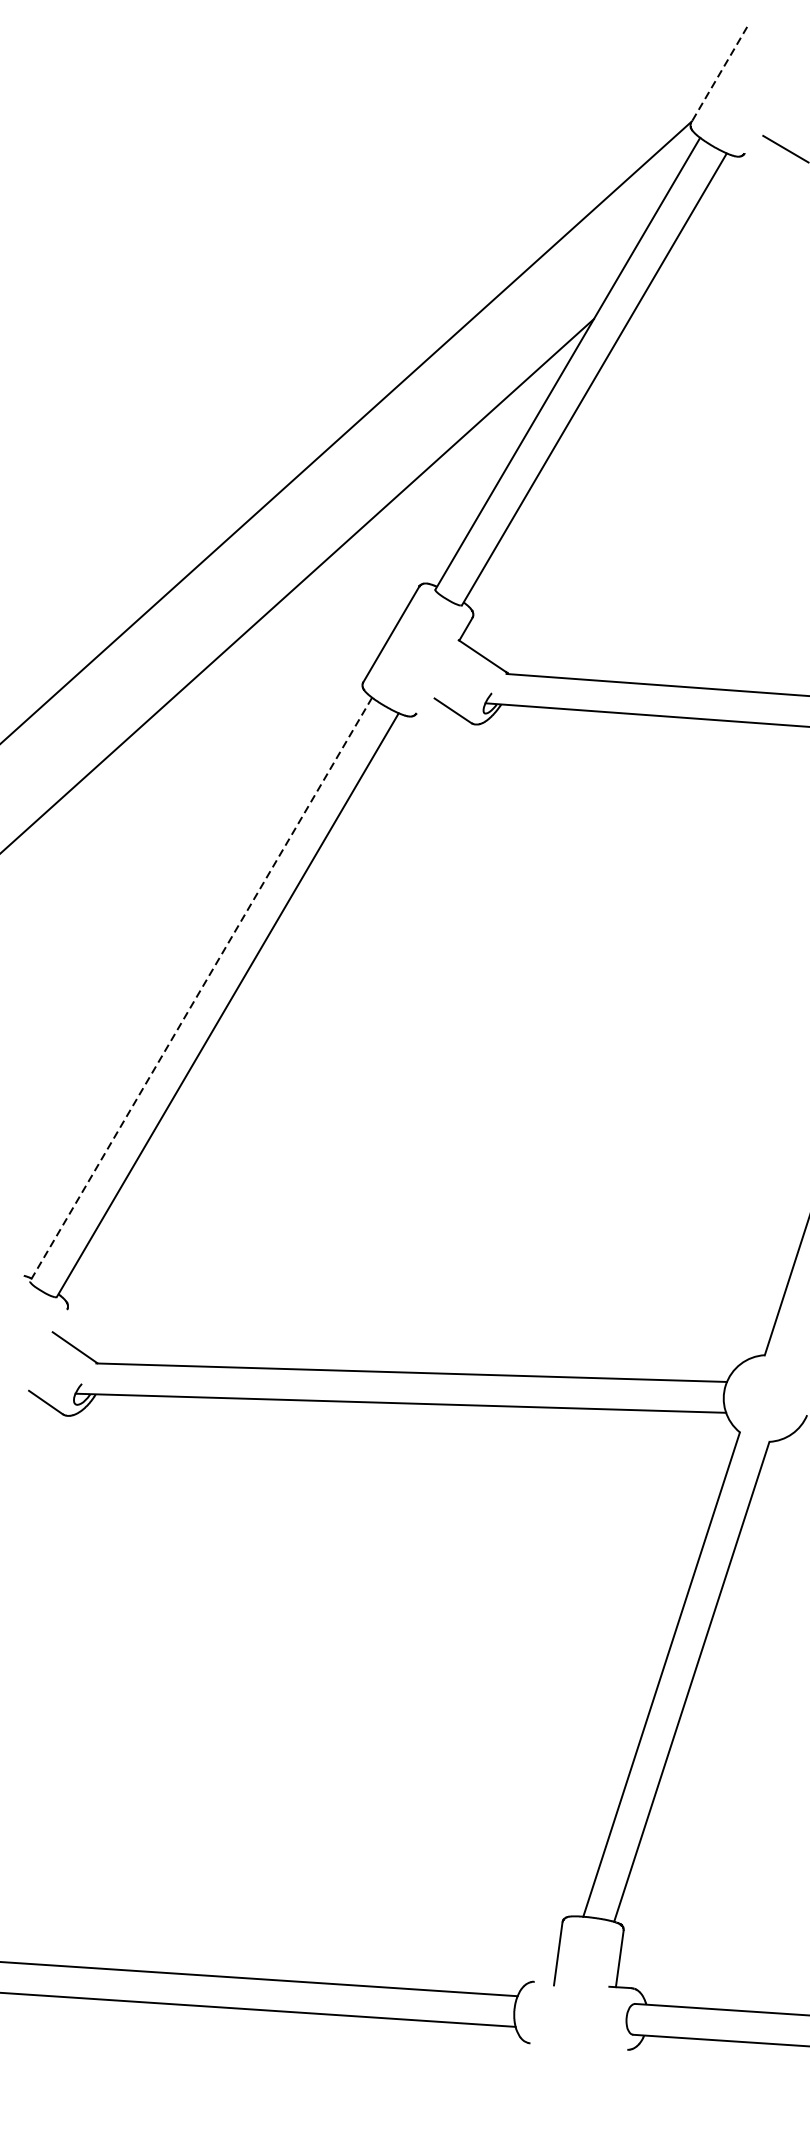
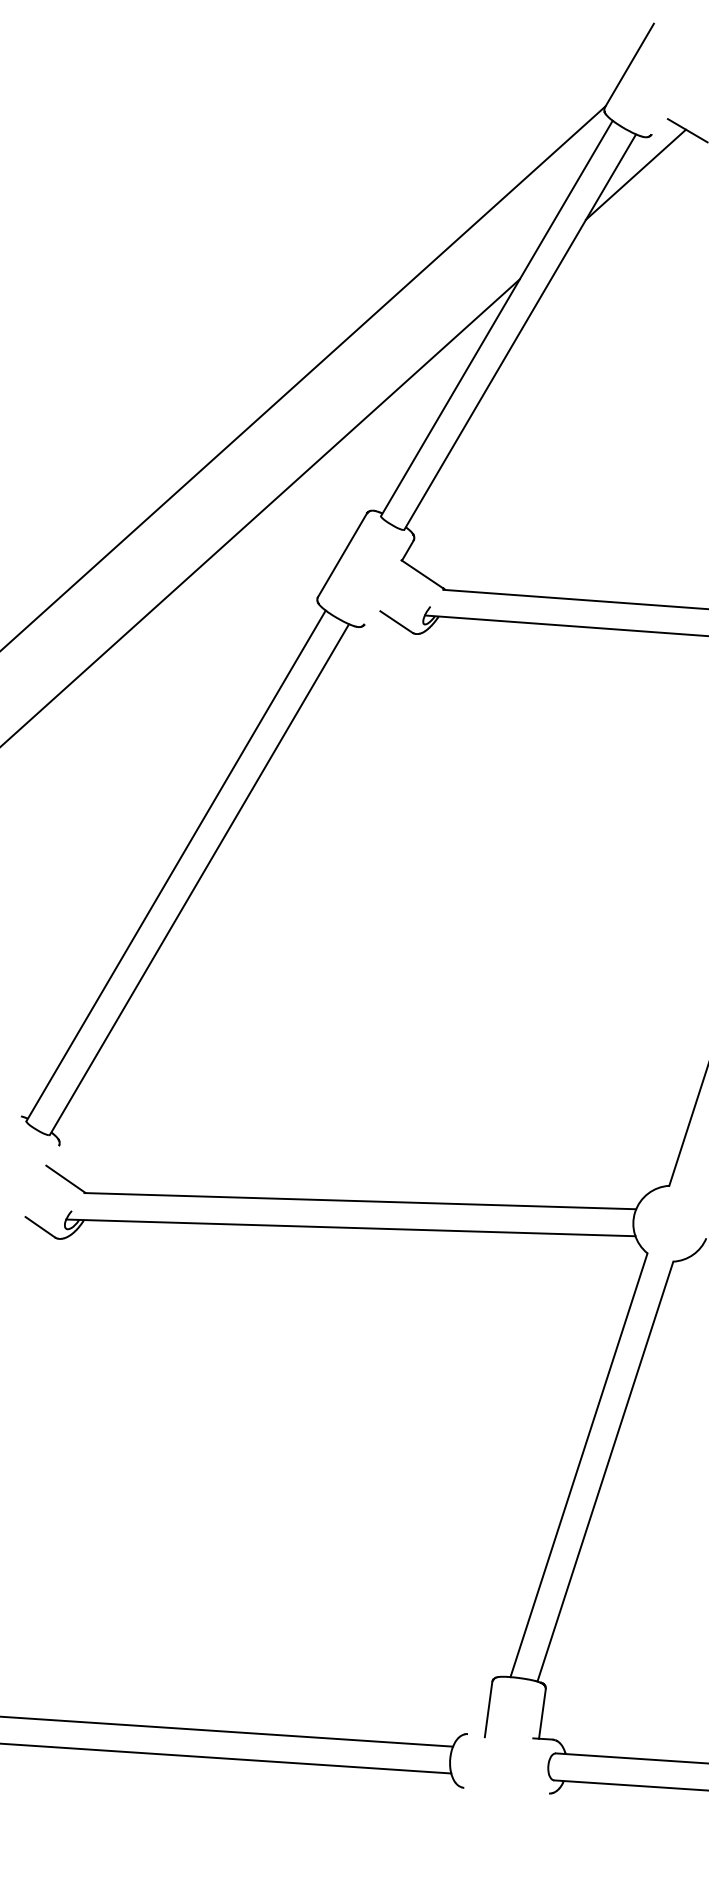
line: (719, 74) -> (629, 65), dashed -> solid
line: (726, 199) -> (635, 174), added
line: (201, 989) -> (176, 865), dashed -> solid

